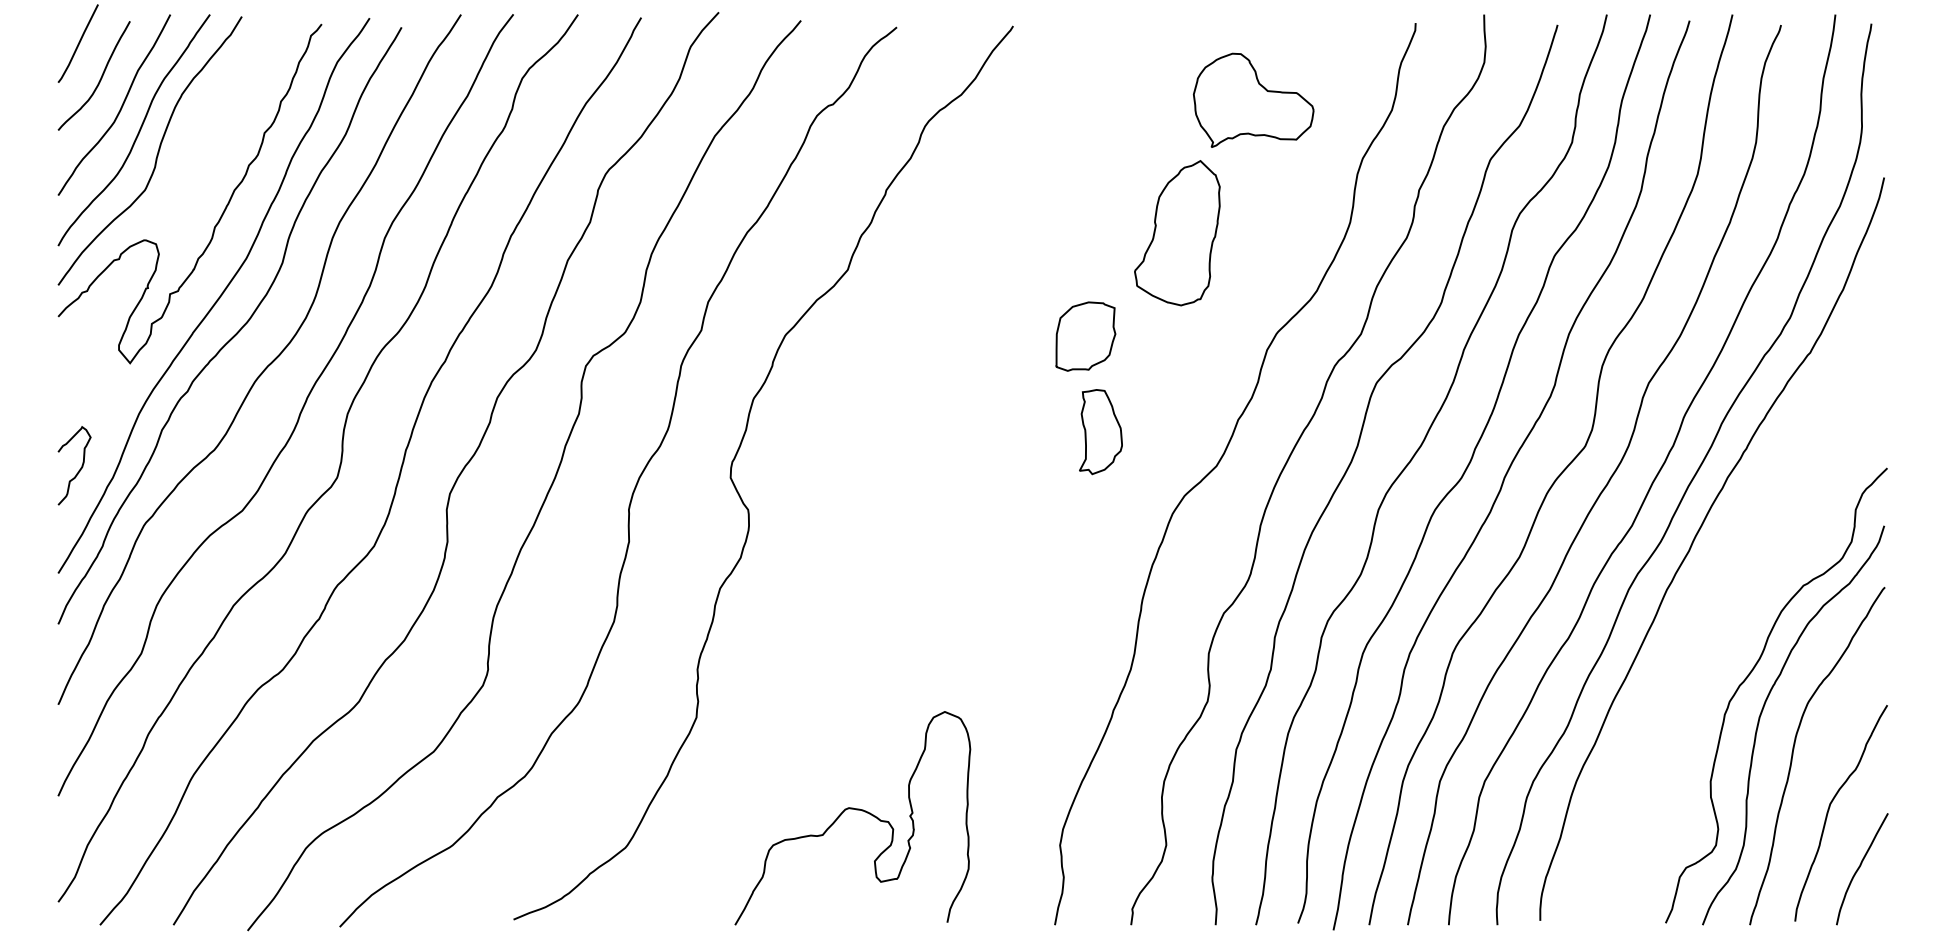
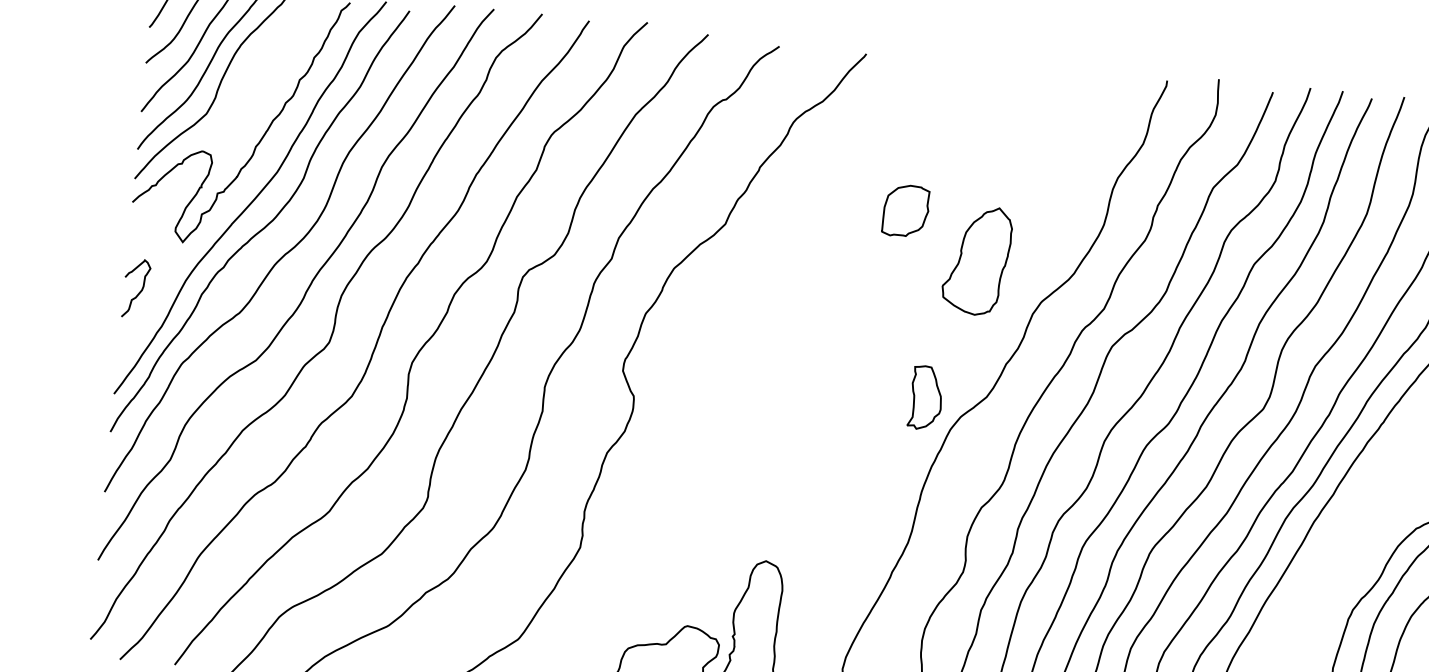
part: (1253, 99) -> (1040, 126), removed
part: (1177, 233) -> (977, 260), moved
part: (1085, 336) -> (905, 211), moved
part: (1100, 432) -> (925, 398), moved
curve: (80, 467) -> (140, 290), moved

